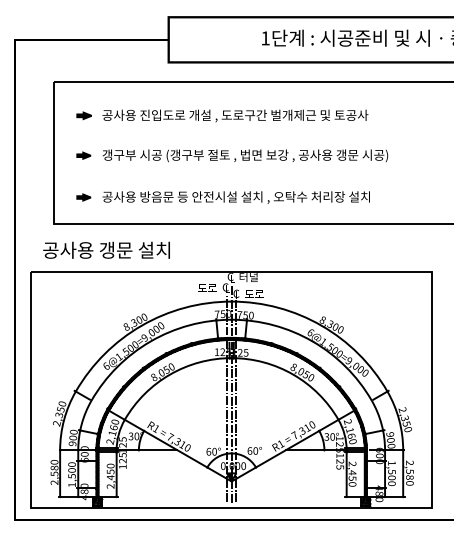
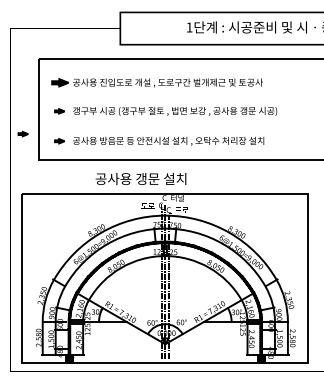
part: (83, 115) -> (59, 82), size x1.6
part: (32, 187) -> (22, 134), added
text: (106, 249) -> (140, 178), moved

